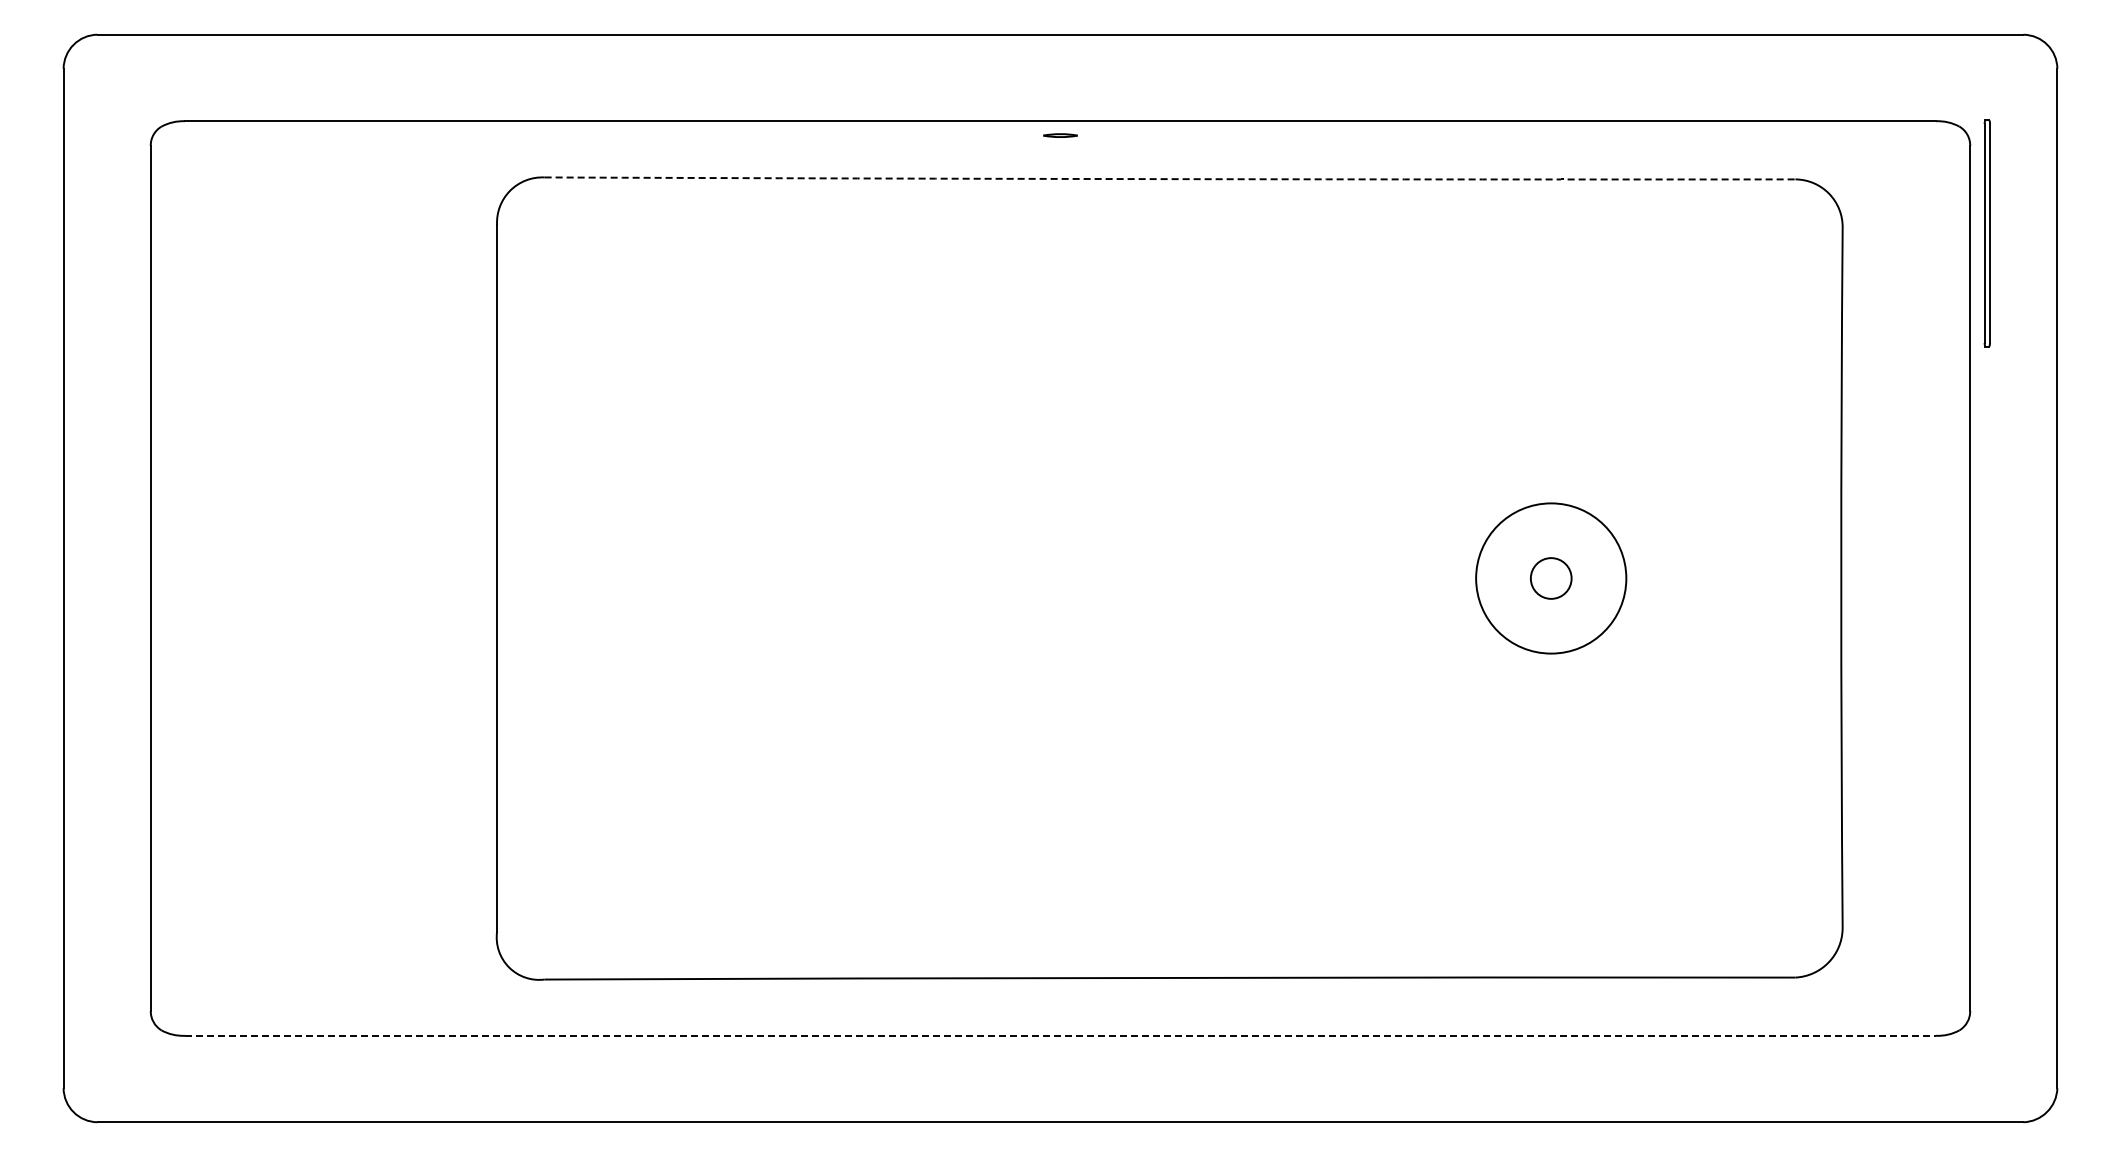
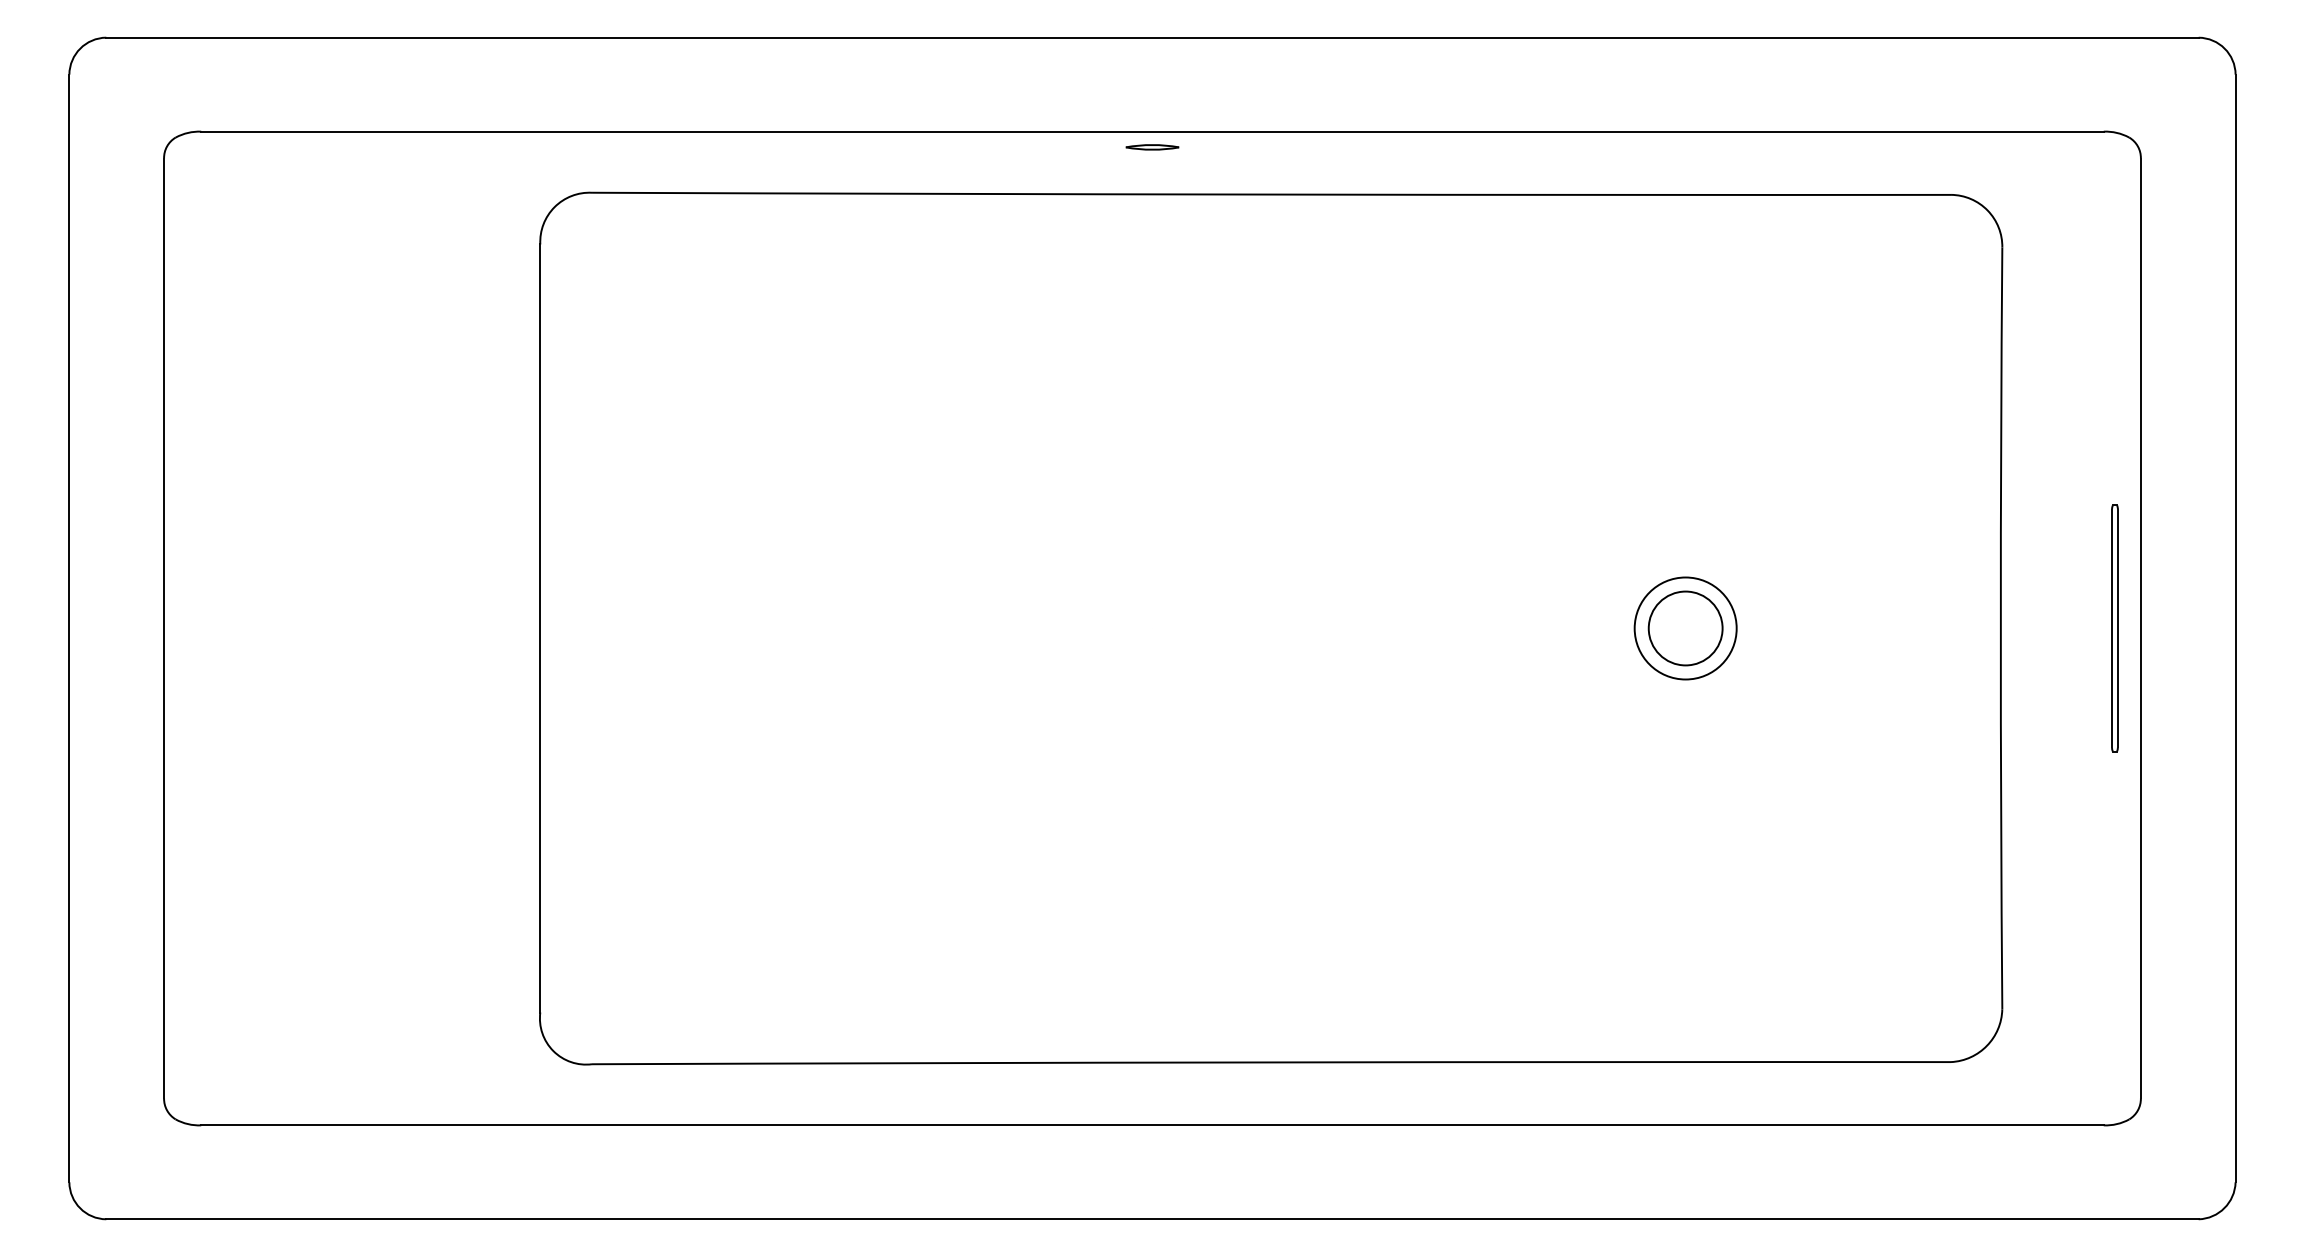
part: (1060, 135) -> (1152, 147), size x1.43
arc: (1170, 179) -> (1272, 194), dashed -> solid
part: (1986, 233) -> (2114, 628), moved
circle: (1551, 578) -> (1685, 628), size x0.62
circle: (1551, 578) -> (1685, 628), size x1.67
line: (1060, 1035) -> (1152, 1125), dashed -> solid

